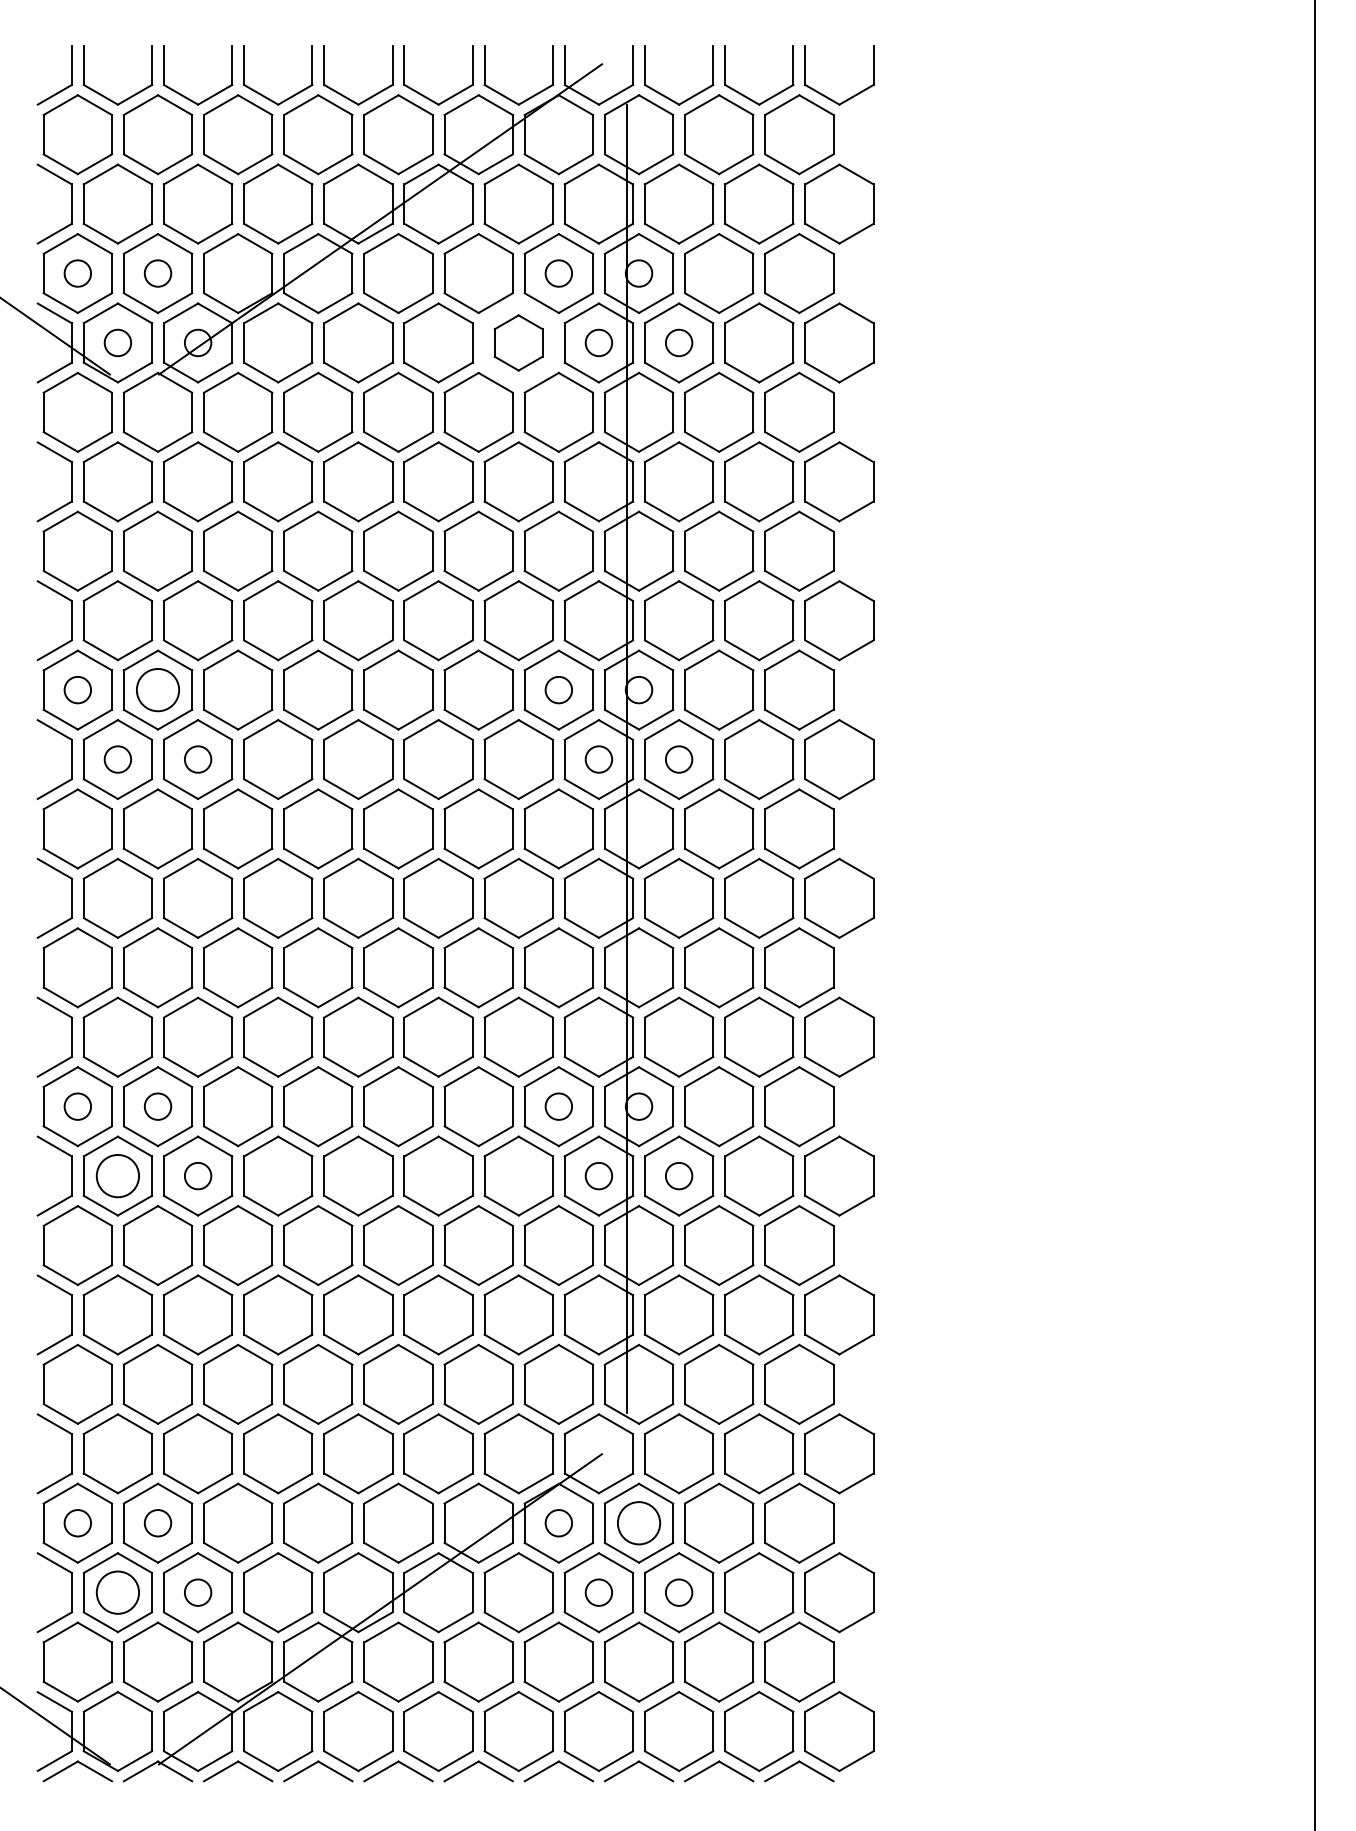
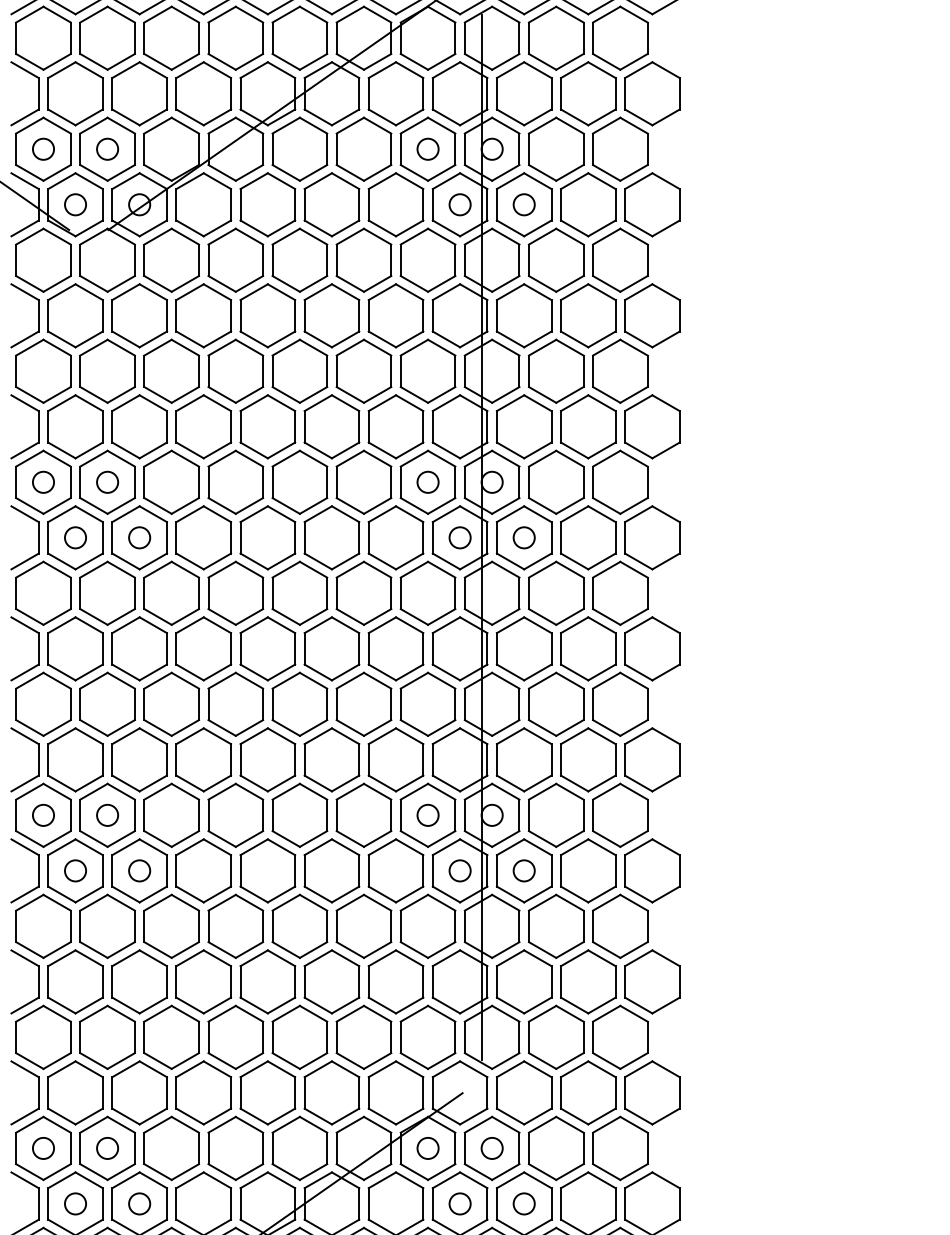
part: (518, 342) -> (395, 204), size x1.43
circle: (157, 689) -> (107, 481), size x0.62
circle: (117, 1175) -> (75, 870), size x0.62
circle: (638, 1523) -> (491, 1148), size x0.62
circle: (117, 1592) -> (75, 1203), size x0.62

